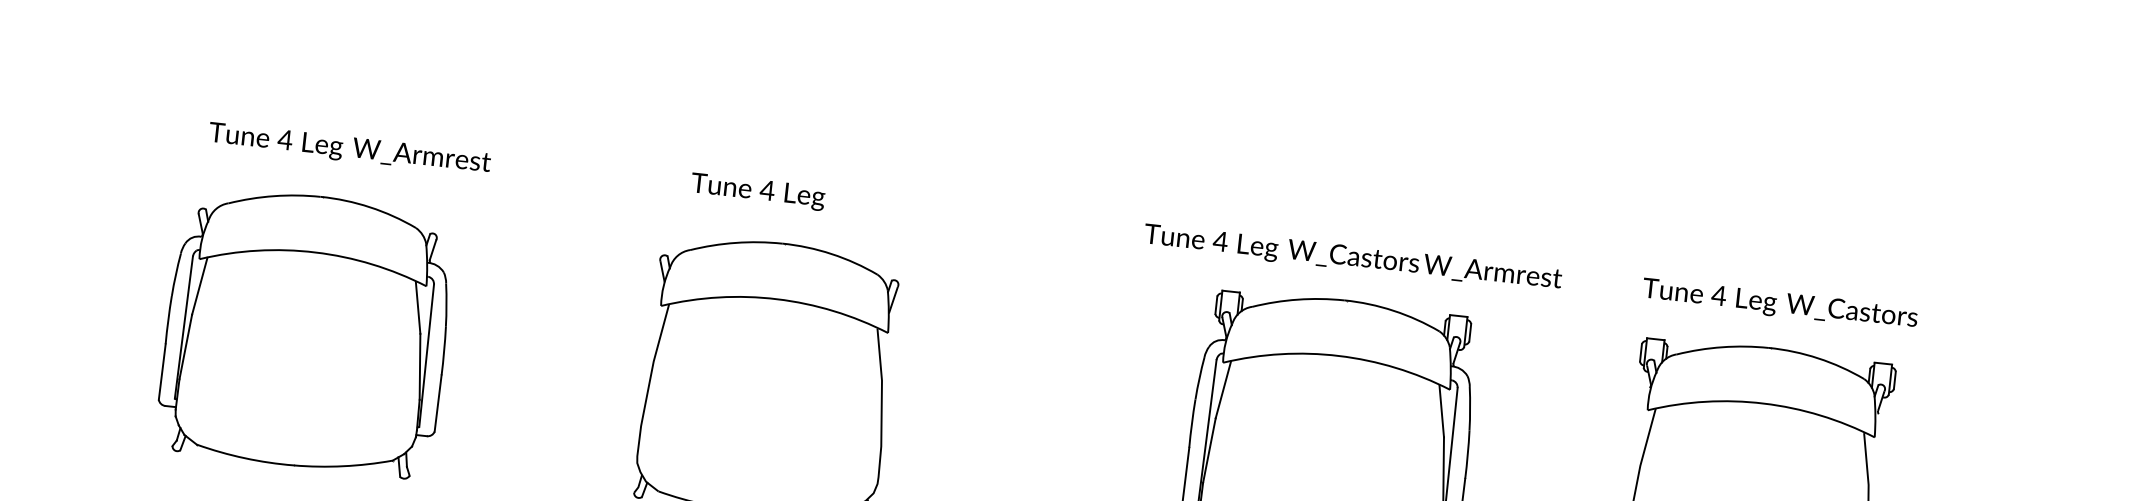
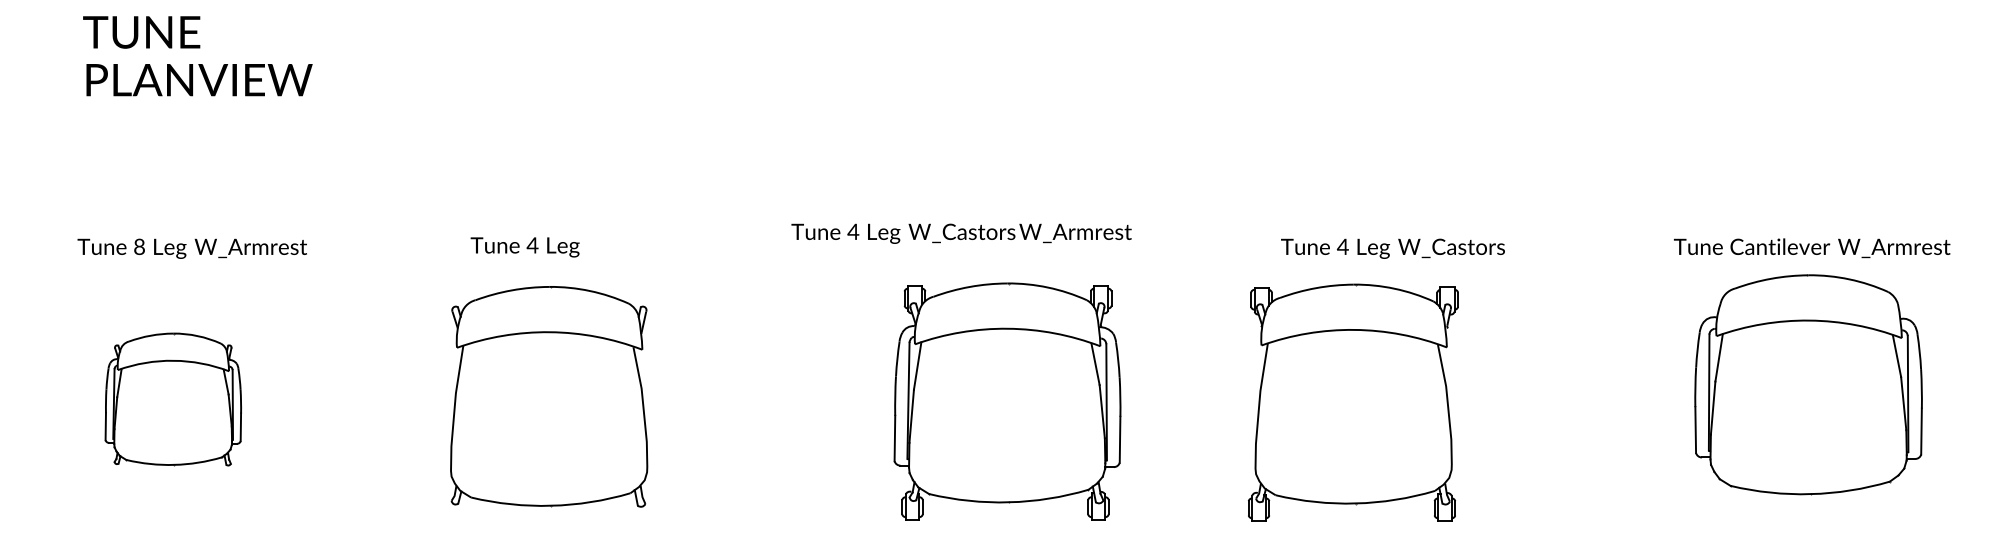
text: (285, 139) -> (139, 246), 4 -> 8
text: (1352, 257) -> (961, 233), moved
text: (1779, 304) -> (1392, 248), moved
part: (306, 331) -> (173, 399), size x0.6

